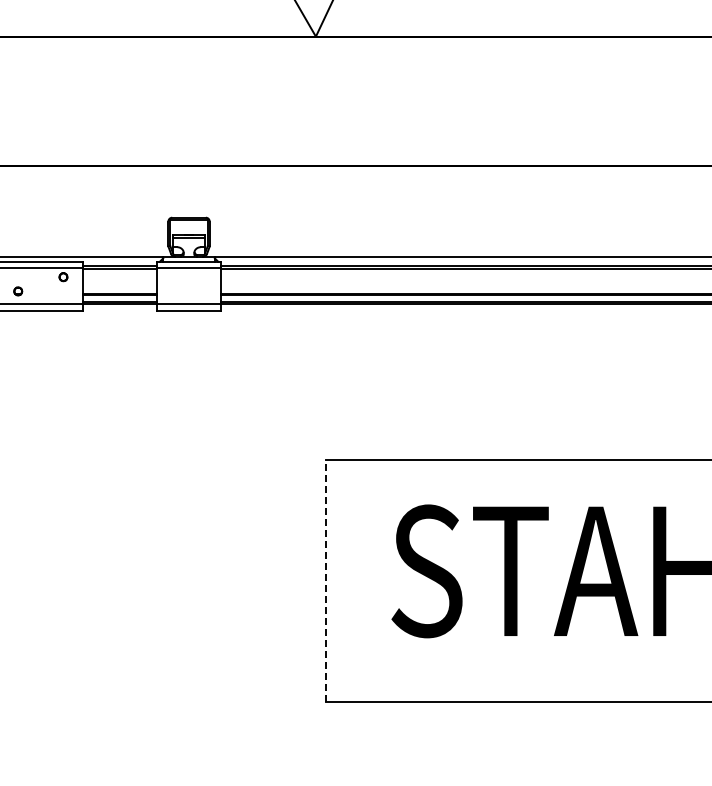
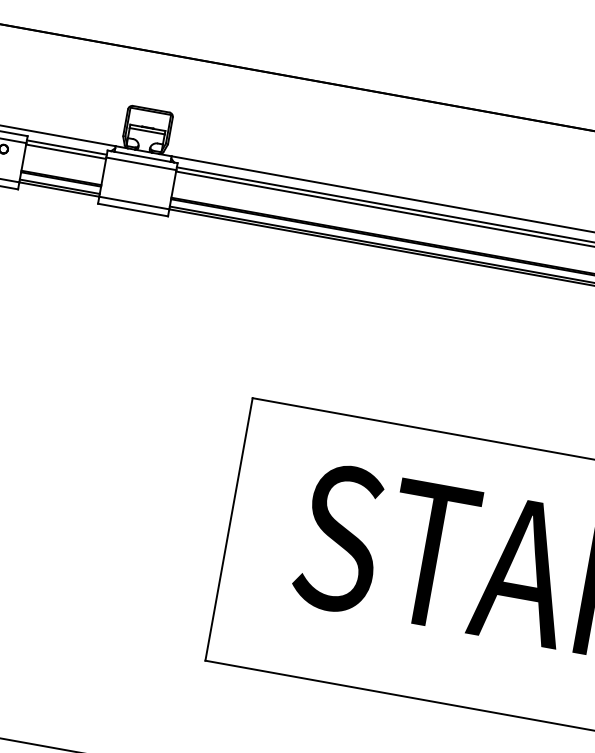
line: (326, 580) -> (229, 528), dashed -> solid

